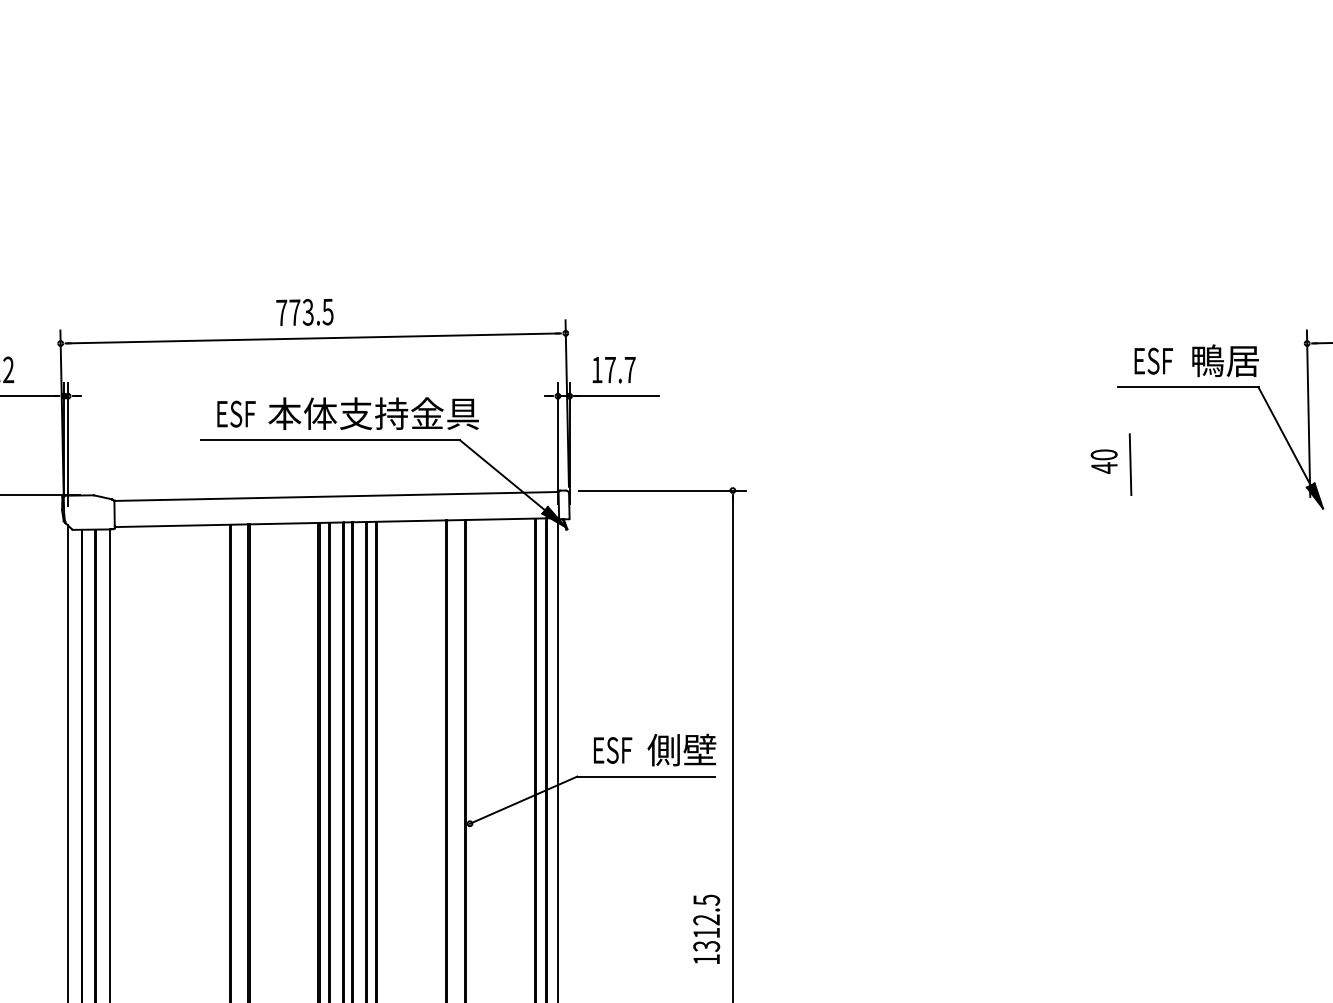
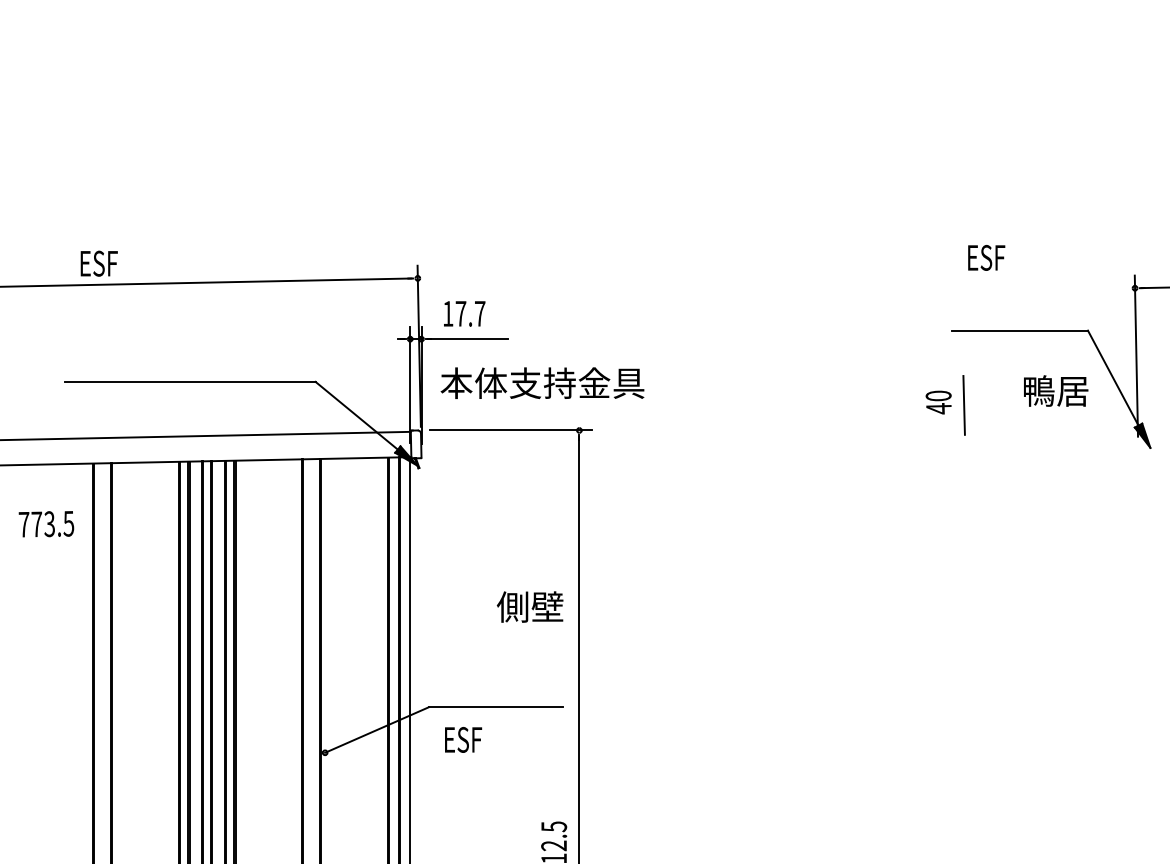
text: (304, 312) -> (46, 524), moved
text: (1153, 360) -> (986, 257), moved
text: (1225, 360) -> (1056, 390), moved
text: (236, 413) -> (99, 263), moved
text: (373, 413) -> (542, 383), moved
text: (681, 749) -> (529, 606), moved
text: (613, 750) -> (463, 739), moved

